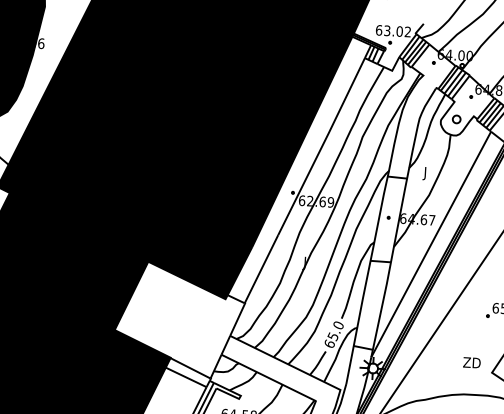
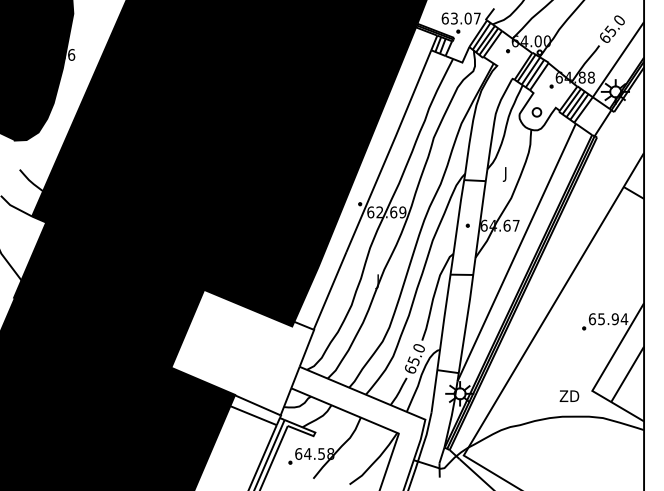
text: (407, 31) -> (476, 18), 63.02 -> 63.07
text: (472, 362) -> (569, 395), moved

